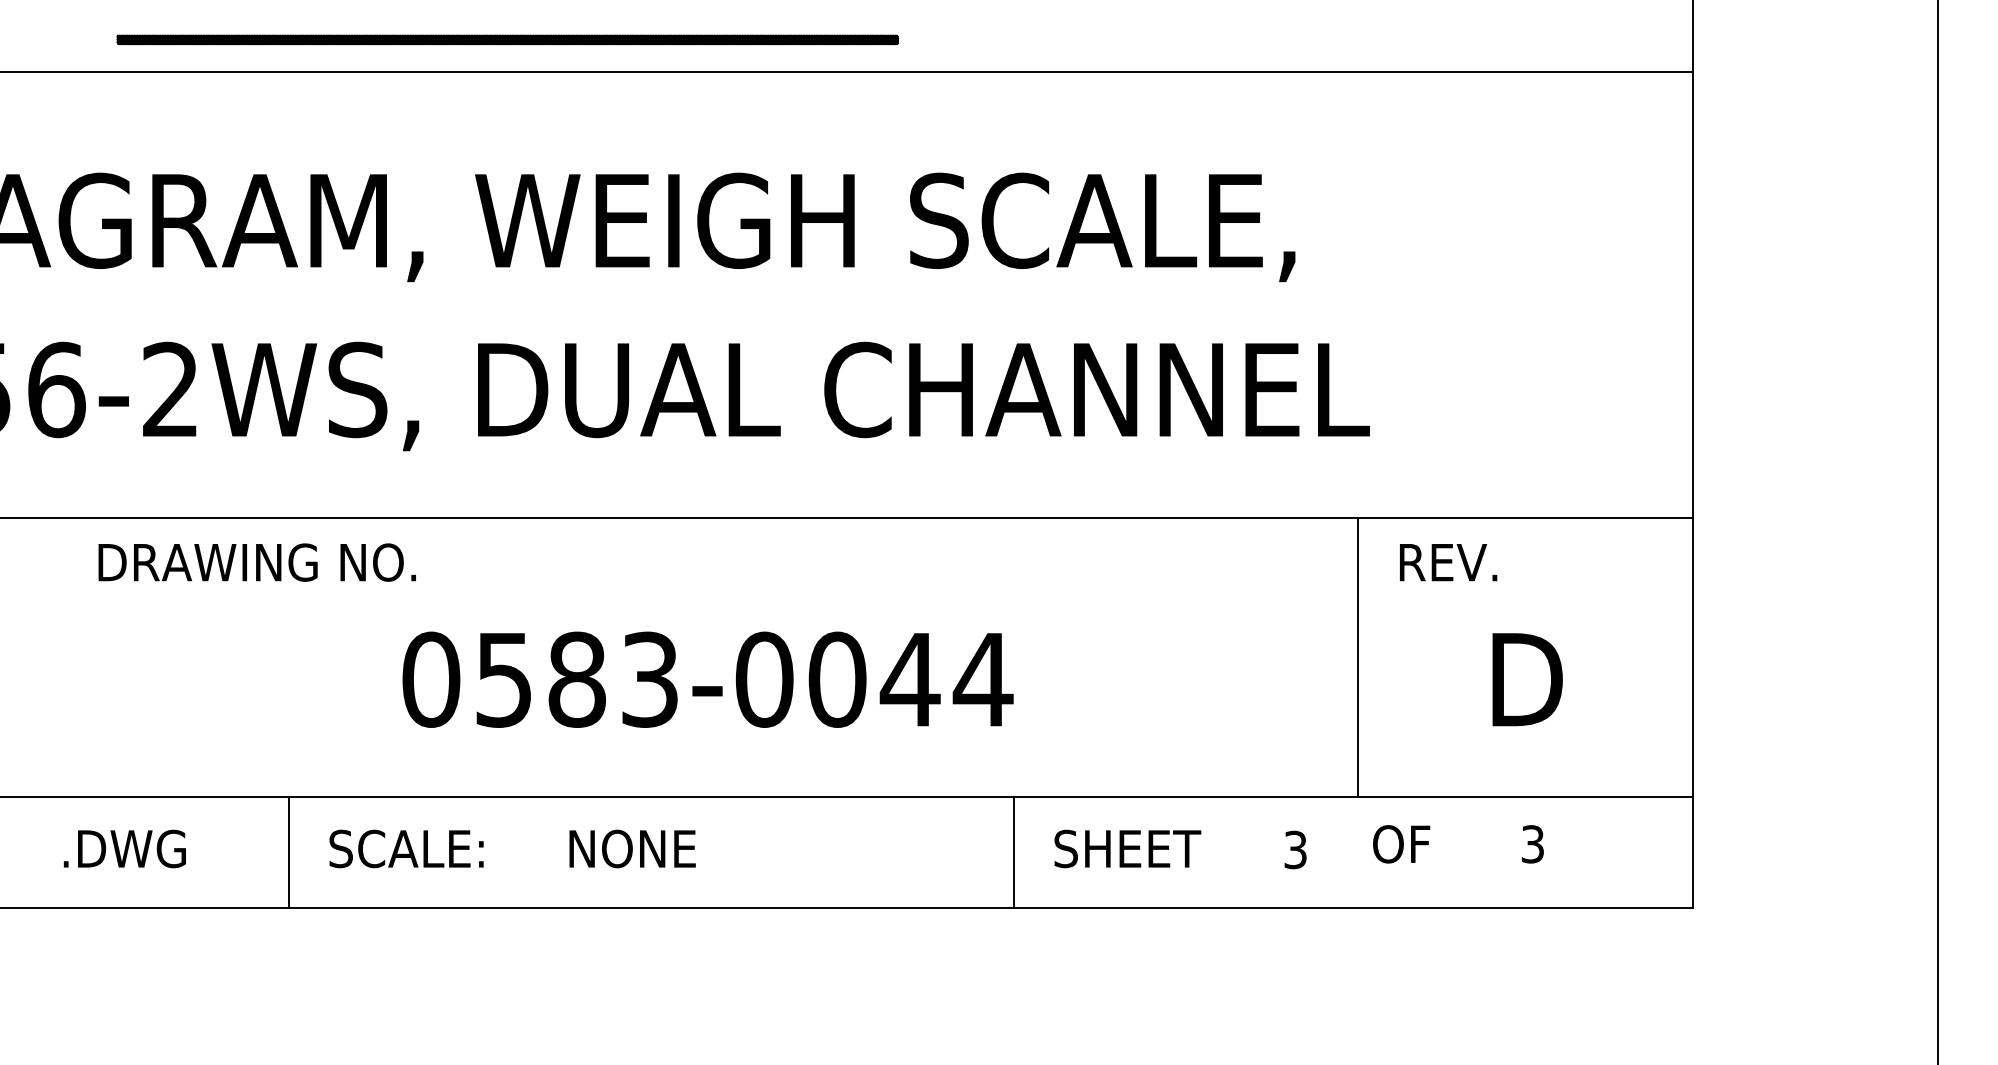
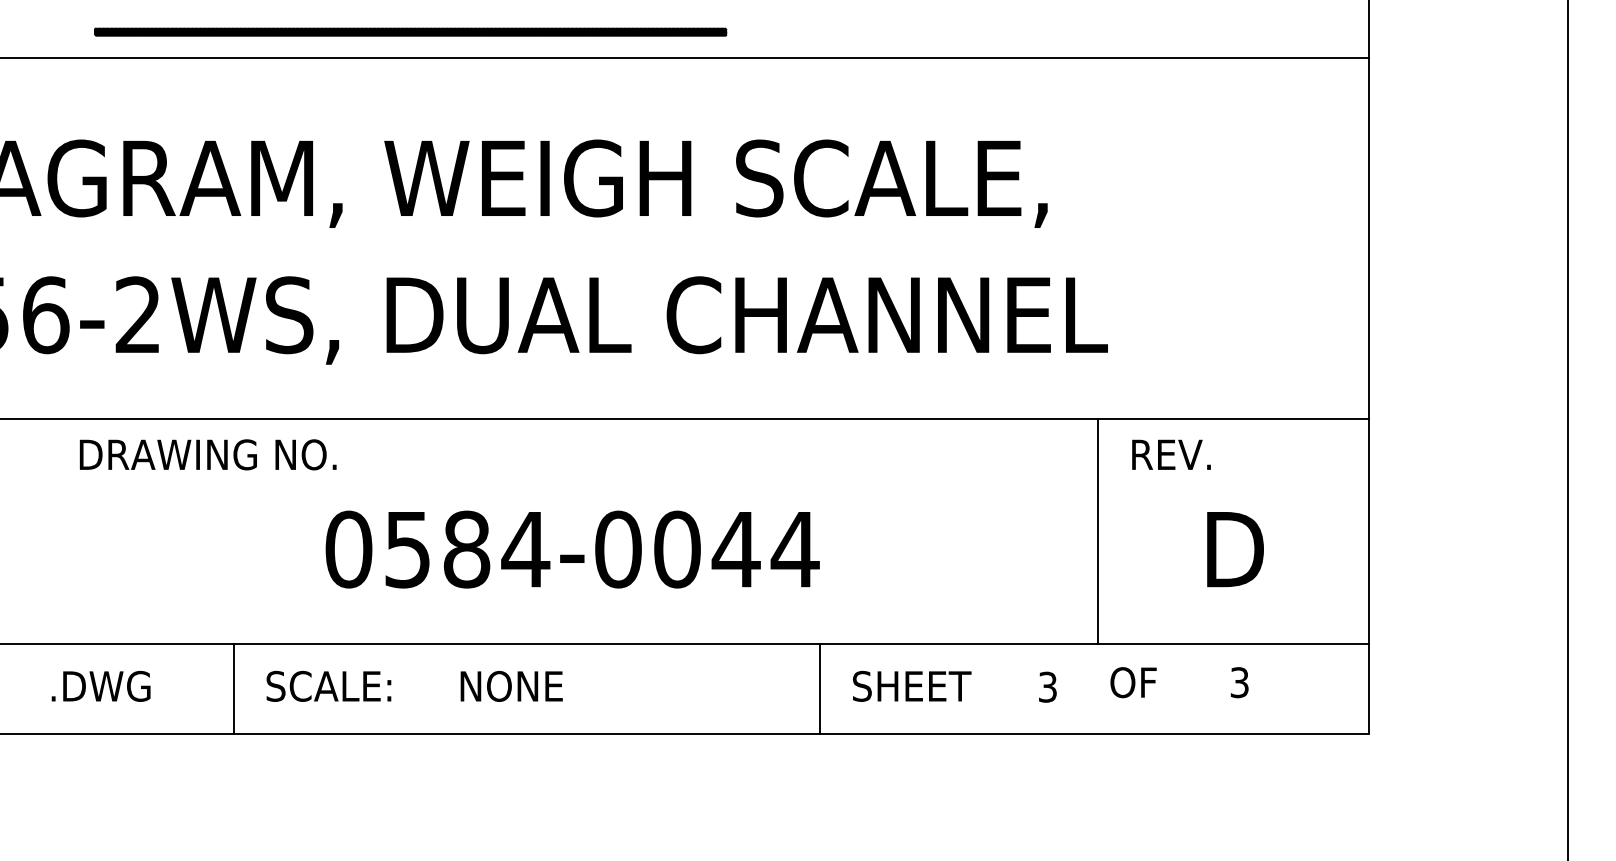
text: (649, 679) -> (525, 549), 0583-0044 -> 0584-0044

